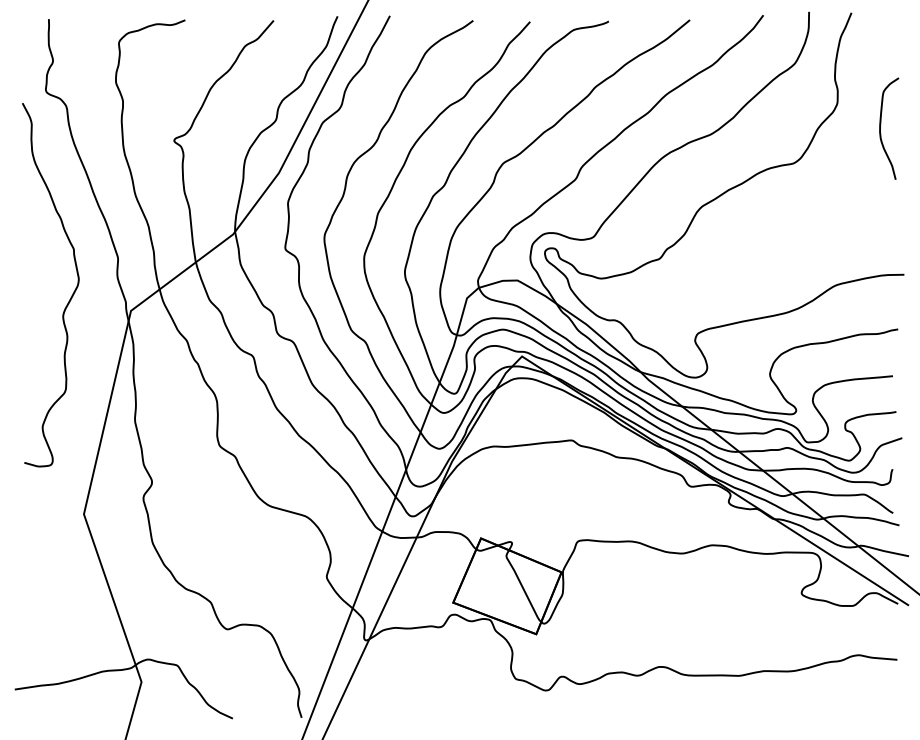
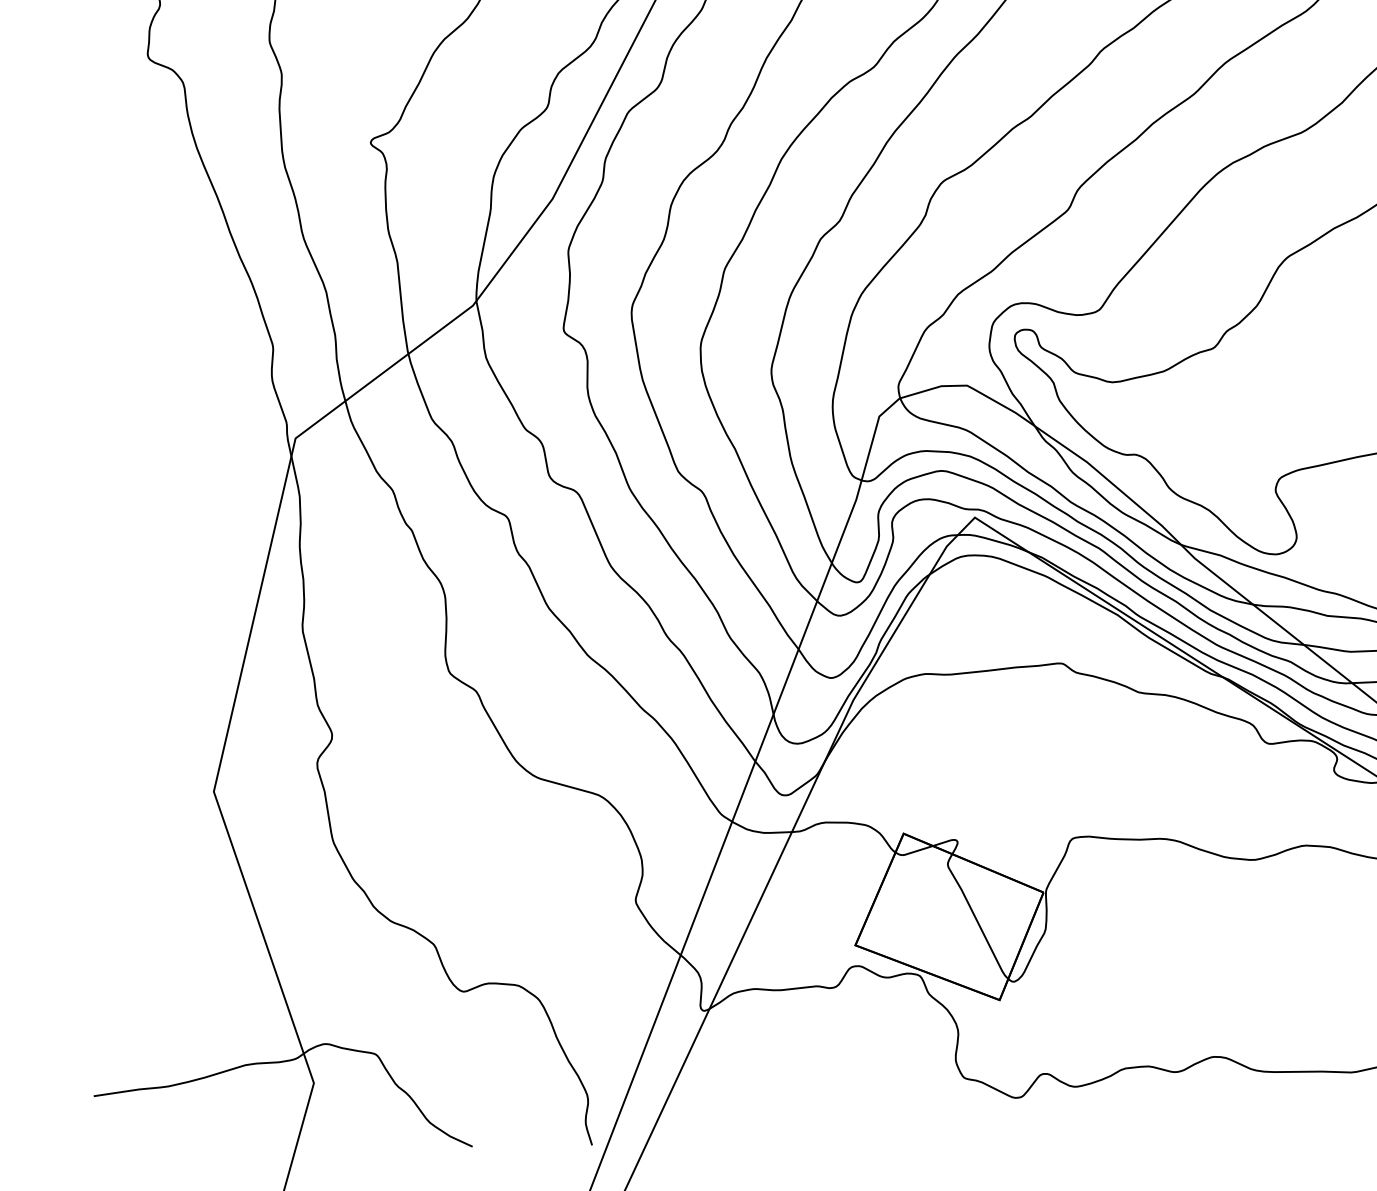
curve: (71, 295) -> (192, 411), removed

